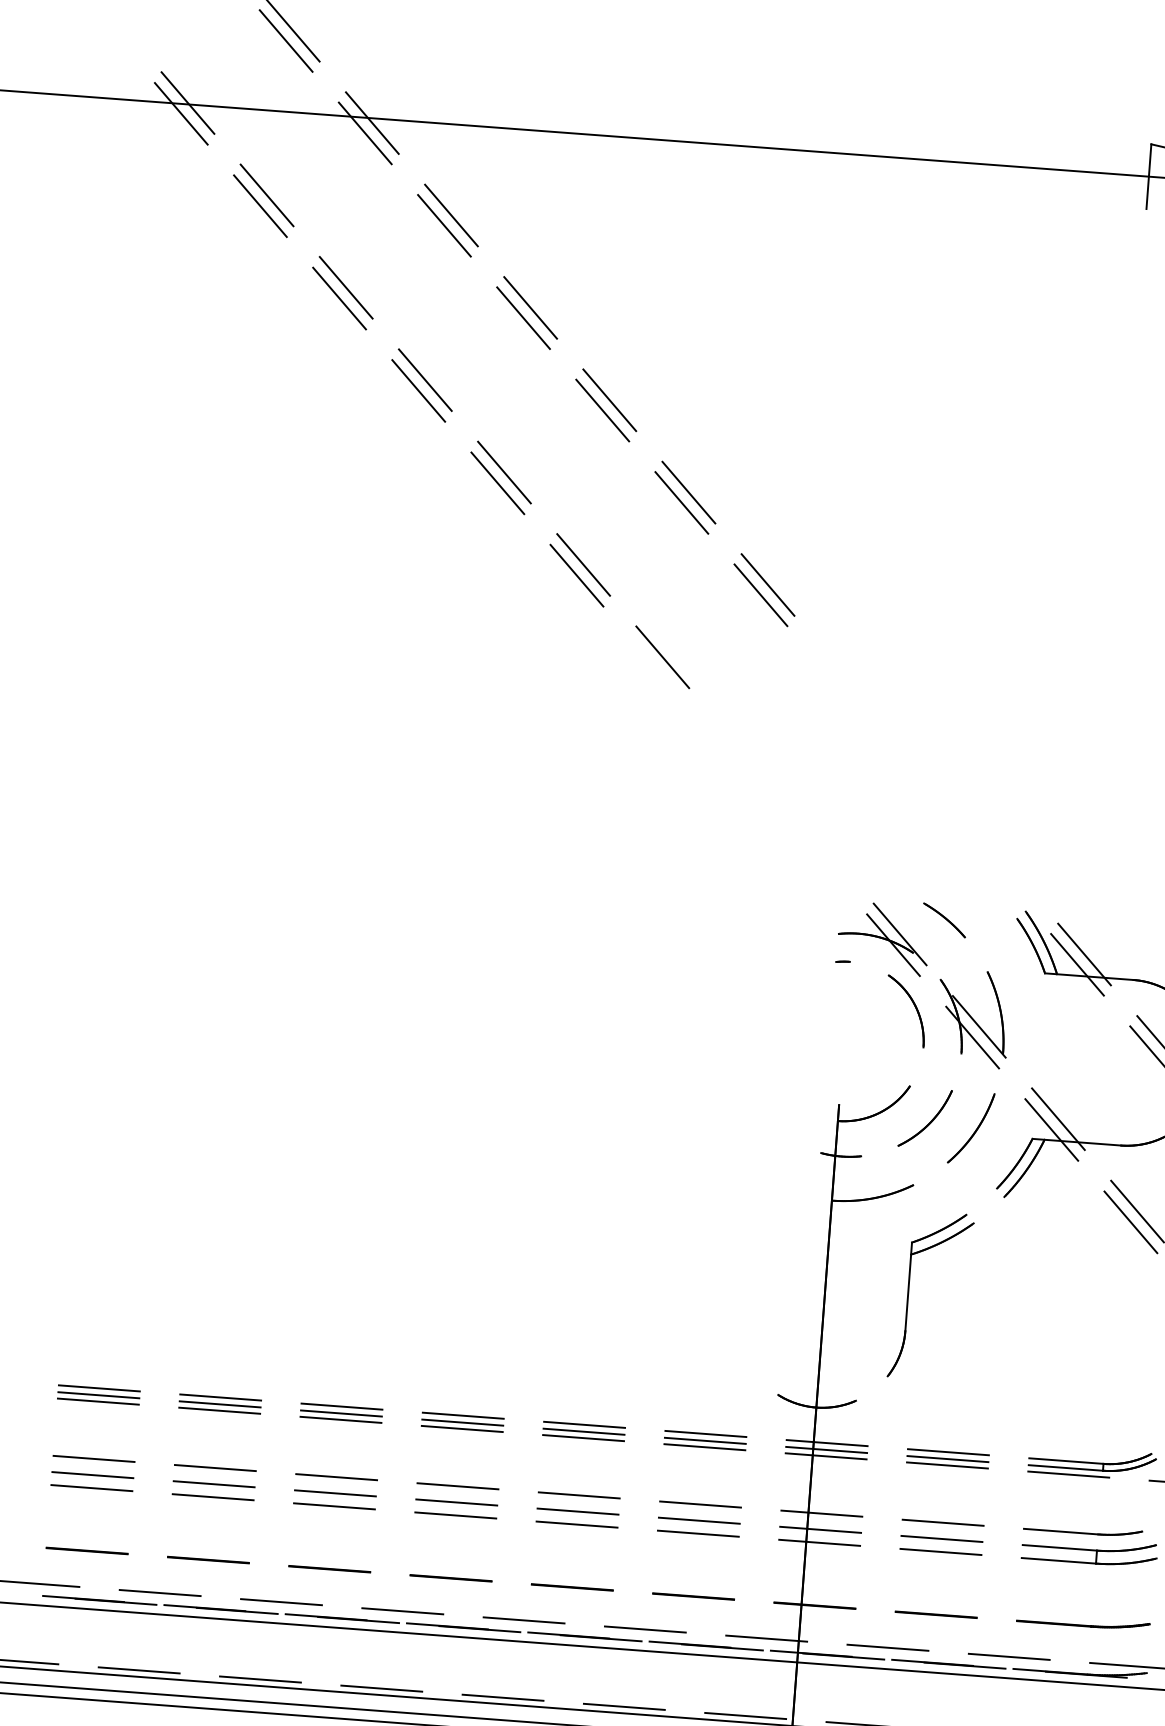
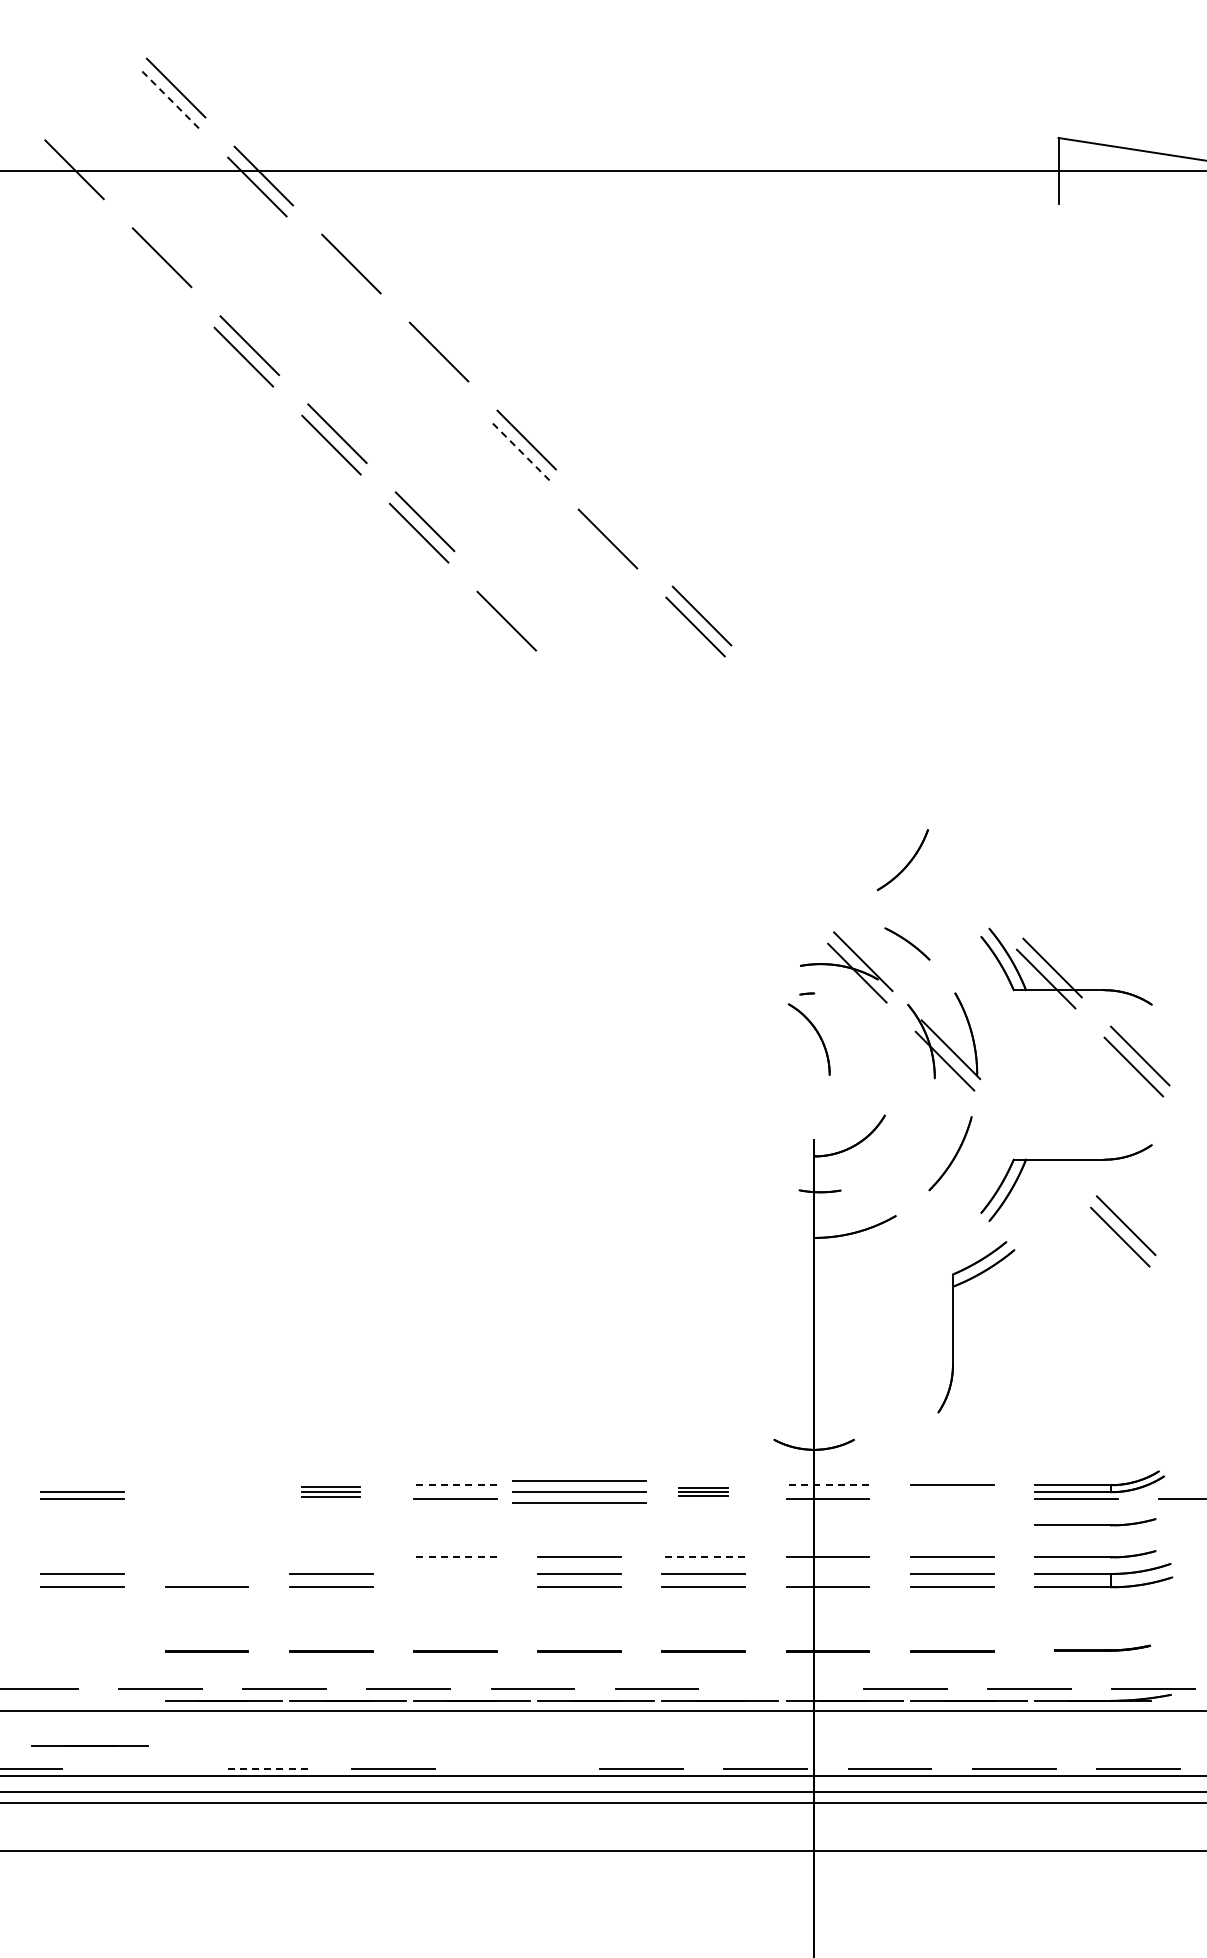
line: (285, 40) -> (169, 98), solid -> dashed
line: (181, 113) -> (68, 180), removed
line: (260, 205) -> (156, 268), removed
line: (443, 225) -> (344, 274), removed
line: (523, 317) -> (432, 362), removed
line: (601, 409) -> (519, 450), solid -> dashed
line: (689, 492) -> (614, 527), removed
line: (583, 564) -> (512, 609), removed
line: (662, 657) -> (600, 697), removed
part: (914, 1007) -> (817, 1034), moved
part: (924, 1118) -> (902, 860), moved
line: (1058, 1119) -> (1038, 1137), removed
line: (1051, 1129) -> (1032, 1148), removed
part: (908, 1294) -> (953, 1327), moved
line: (99, 1388) -> (82, 1485), removed
line: (220, 1397) -> (206, 1485), removed
line: (219, 1404) -> (206, 1492), removed
line: (219, 1410) -> (206, 1498), removed
part: (341, 1412) -> (331, 1491), size x0.7
line: (462, 1415) -> (454, 1485), solid -> dashed
line: (461, 1422) -> (454, 1492), removed
part: (584, 1431) -> (579, 1491), size x1.6
part: (705, 1440) -> (703, 1491), size x0.6
line: (826, 1443) -> (827, 1485), solid -> dashed
line: (826, 1450) -> (827, 1492), removed
line: (93, 1458) -> (82, 1557), removed
line: (947, 1459) -> (951, 1492), removed
line: (946, 1465) -> (951, 1498), removed
line: (215, 1467) -> (206, 1556), removed
line: (336, 1477) -> (330, 1557), removed
line: (213, 1484) -> (206, 1574), removed
line: (457, 1486) -> (454, 1557), solid -> dashed
part: (1085, 1499) -> (1095, 1522), added
line: (455, 1502) -> (454, 1574), removed
line: (700, 1504) -> (703, 1557), solid -> dashed
line: (454, 1515) -> (454, 1587), removed
line: (820, 1530) -> (827, 1574), removed
line: (86, 1550) -> (82, 1651), removed
line: (98, 1599) -> (89, 1745), moved
part: (1083, 1621) -> (1102, 1647), size x0.7
line: (765, 1638) -> (780, 1688), removed
line: (138, 1670) -> (144, 1769), removed
line: (260, 1679) -> (269, 1769), solid -> dashed
line: (503, 1697) -> (517, 1769), removed

